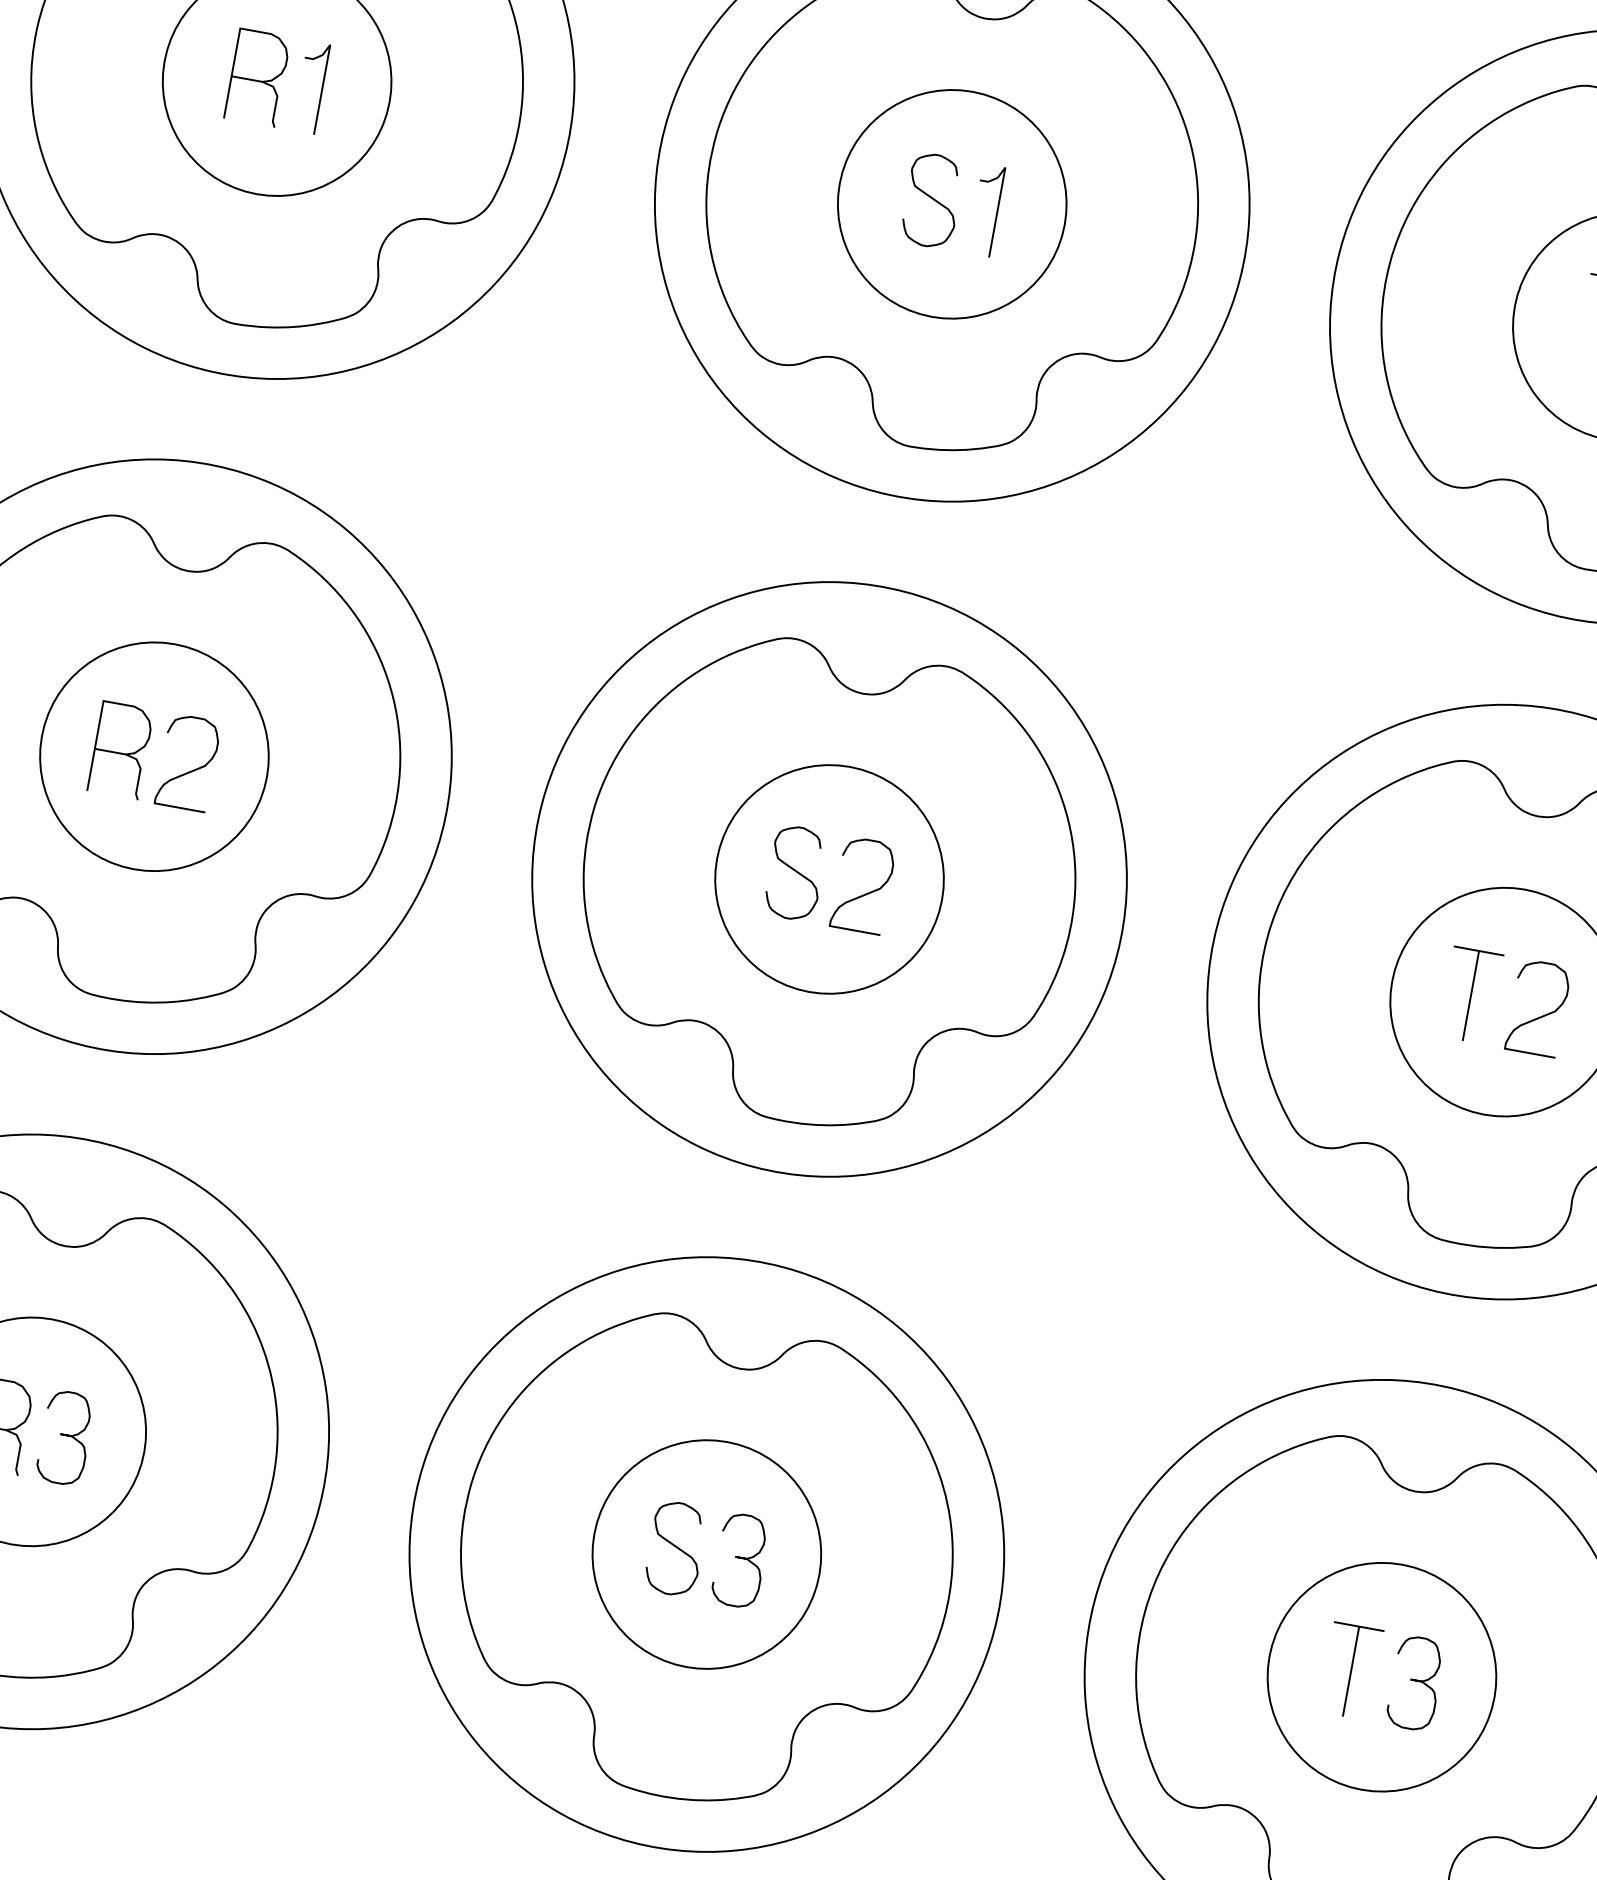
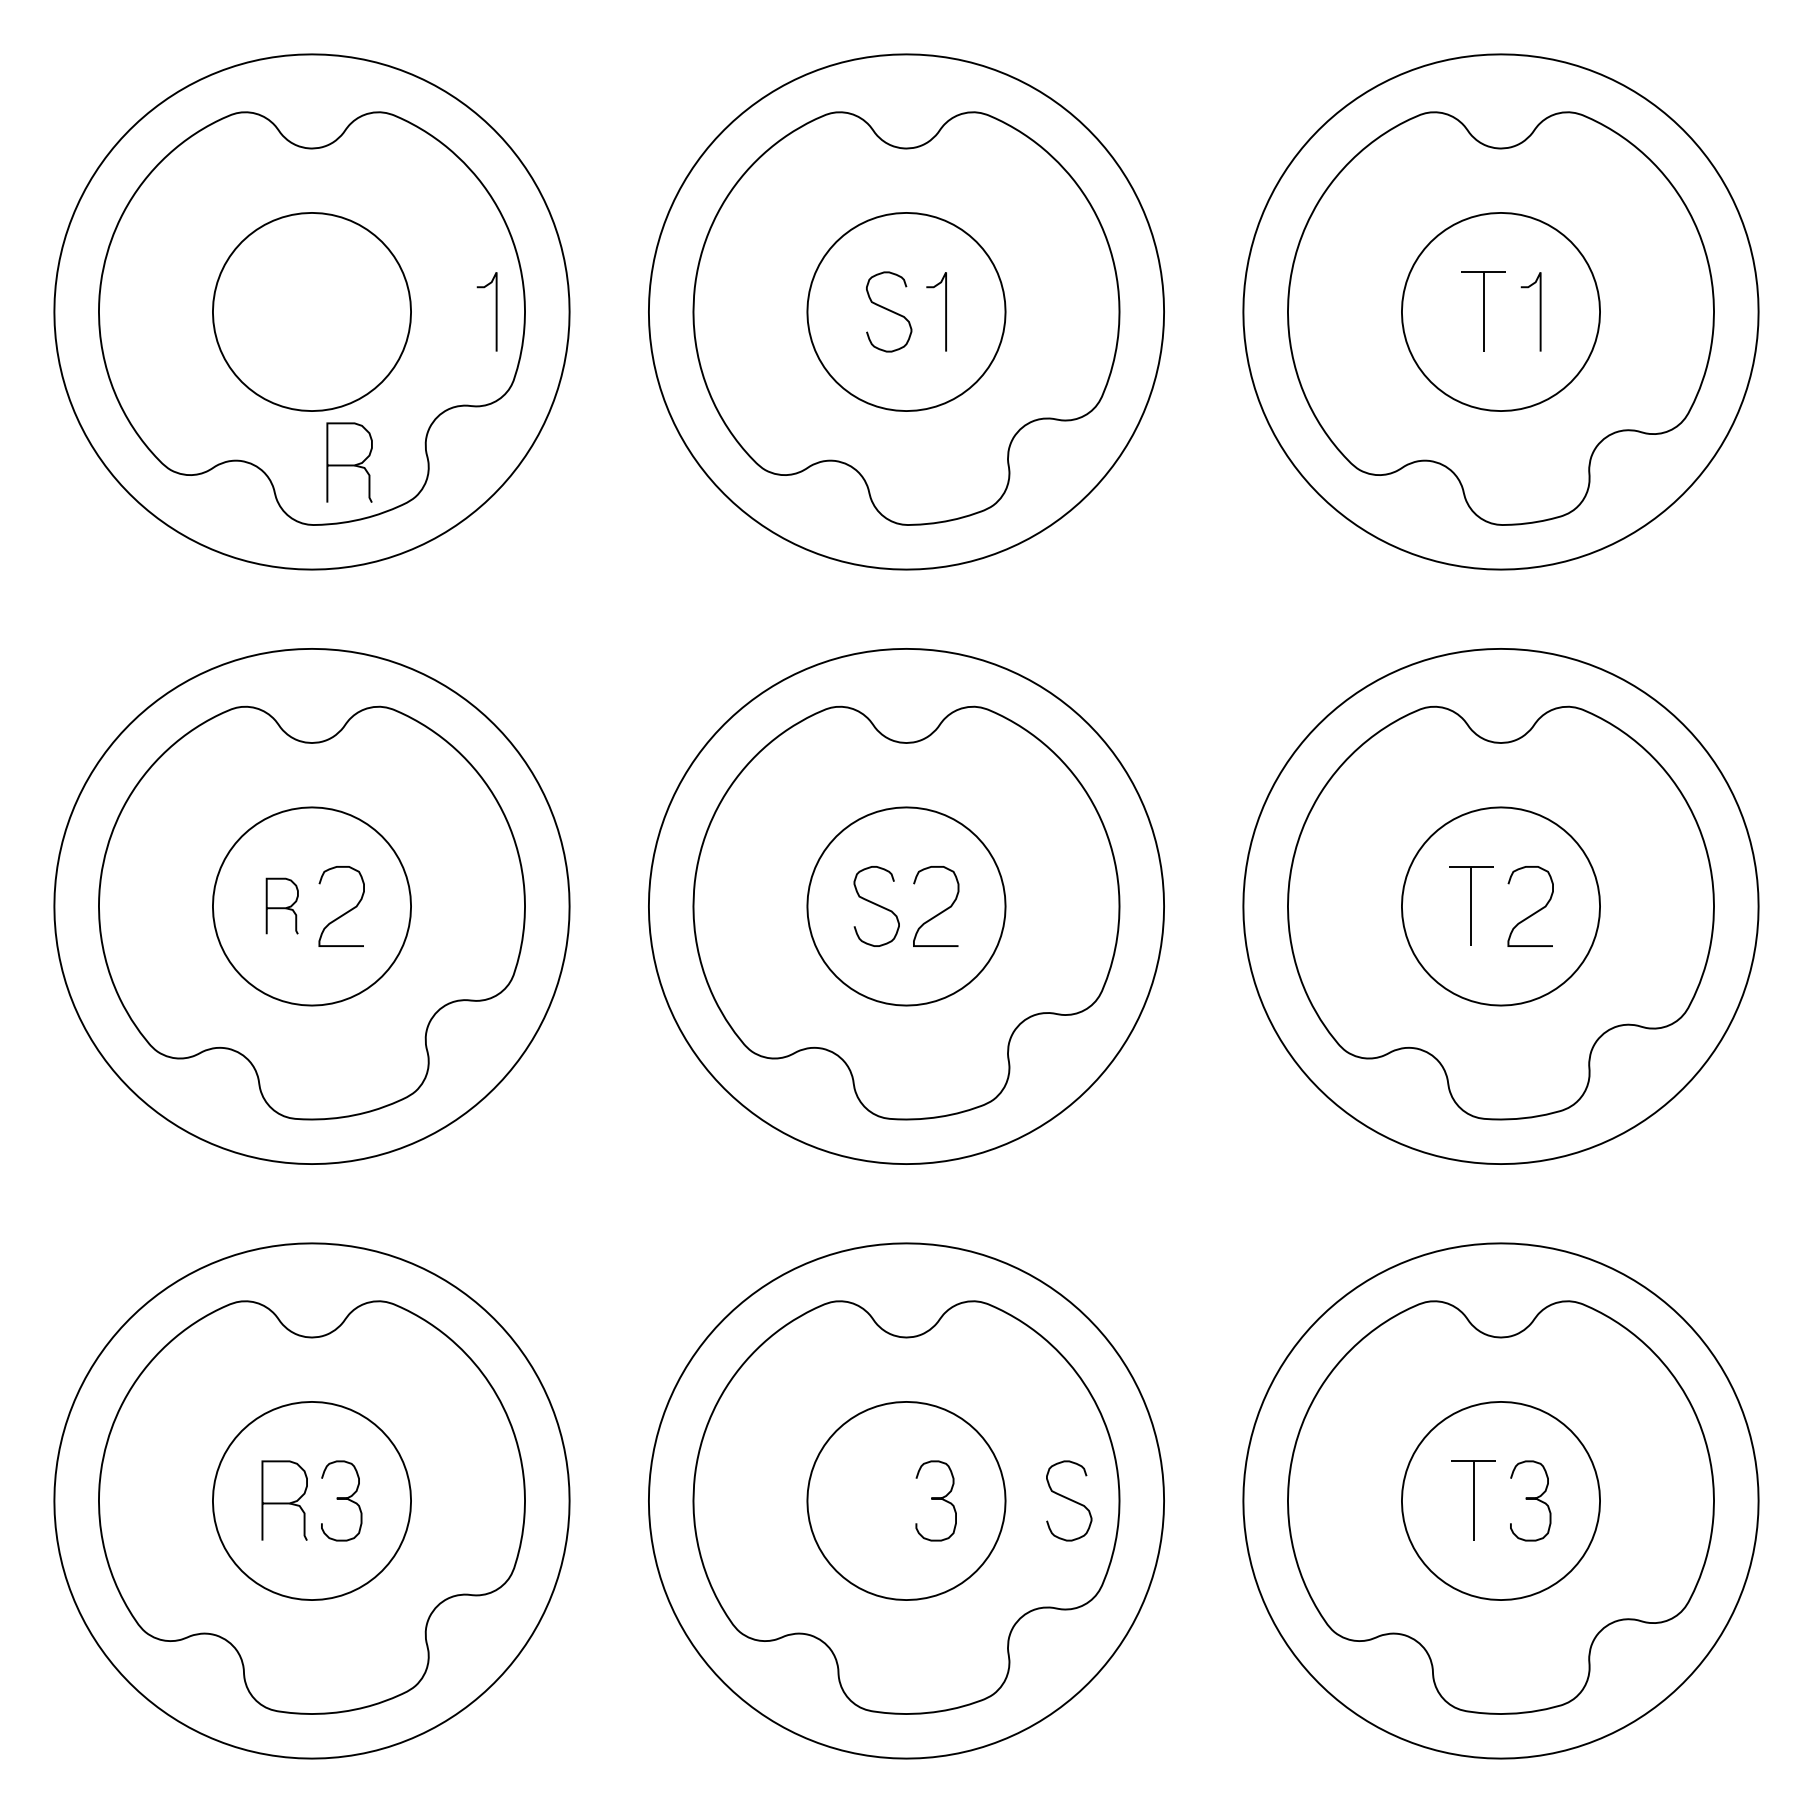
part: (257, 77) -> (349, 462), moved
curve: (320, 89) -> (495, 311), moved
part: (120, 750) -> (282, 906), size x0.7
curve: (676, 1548) -> (1069, 1500), moved

